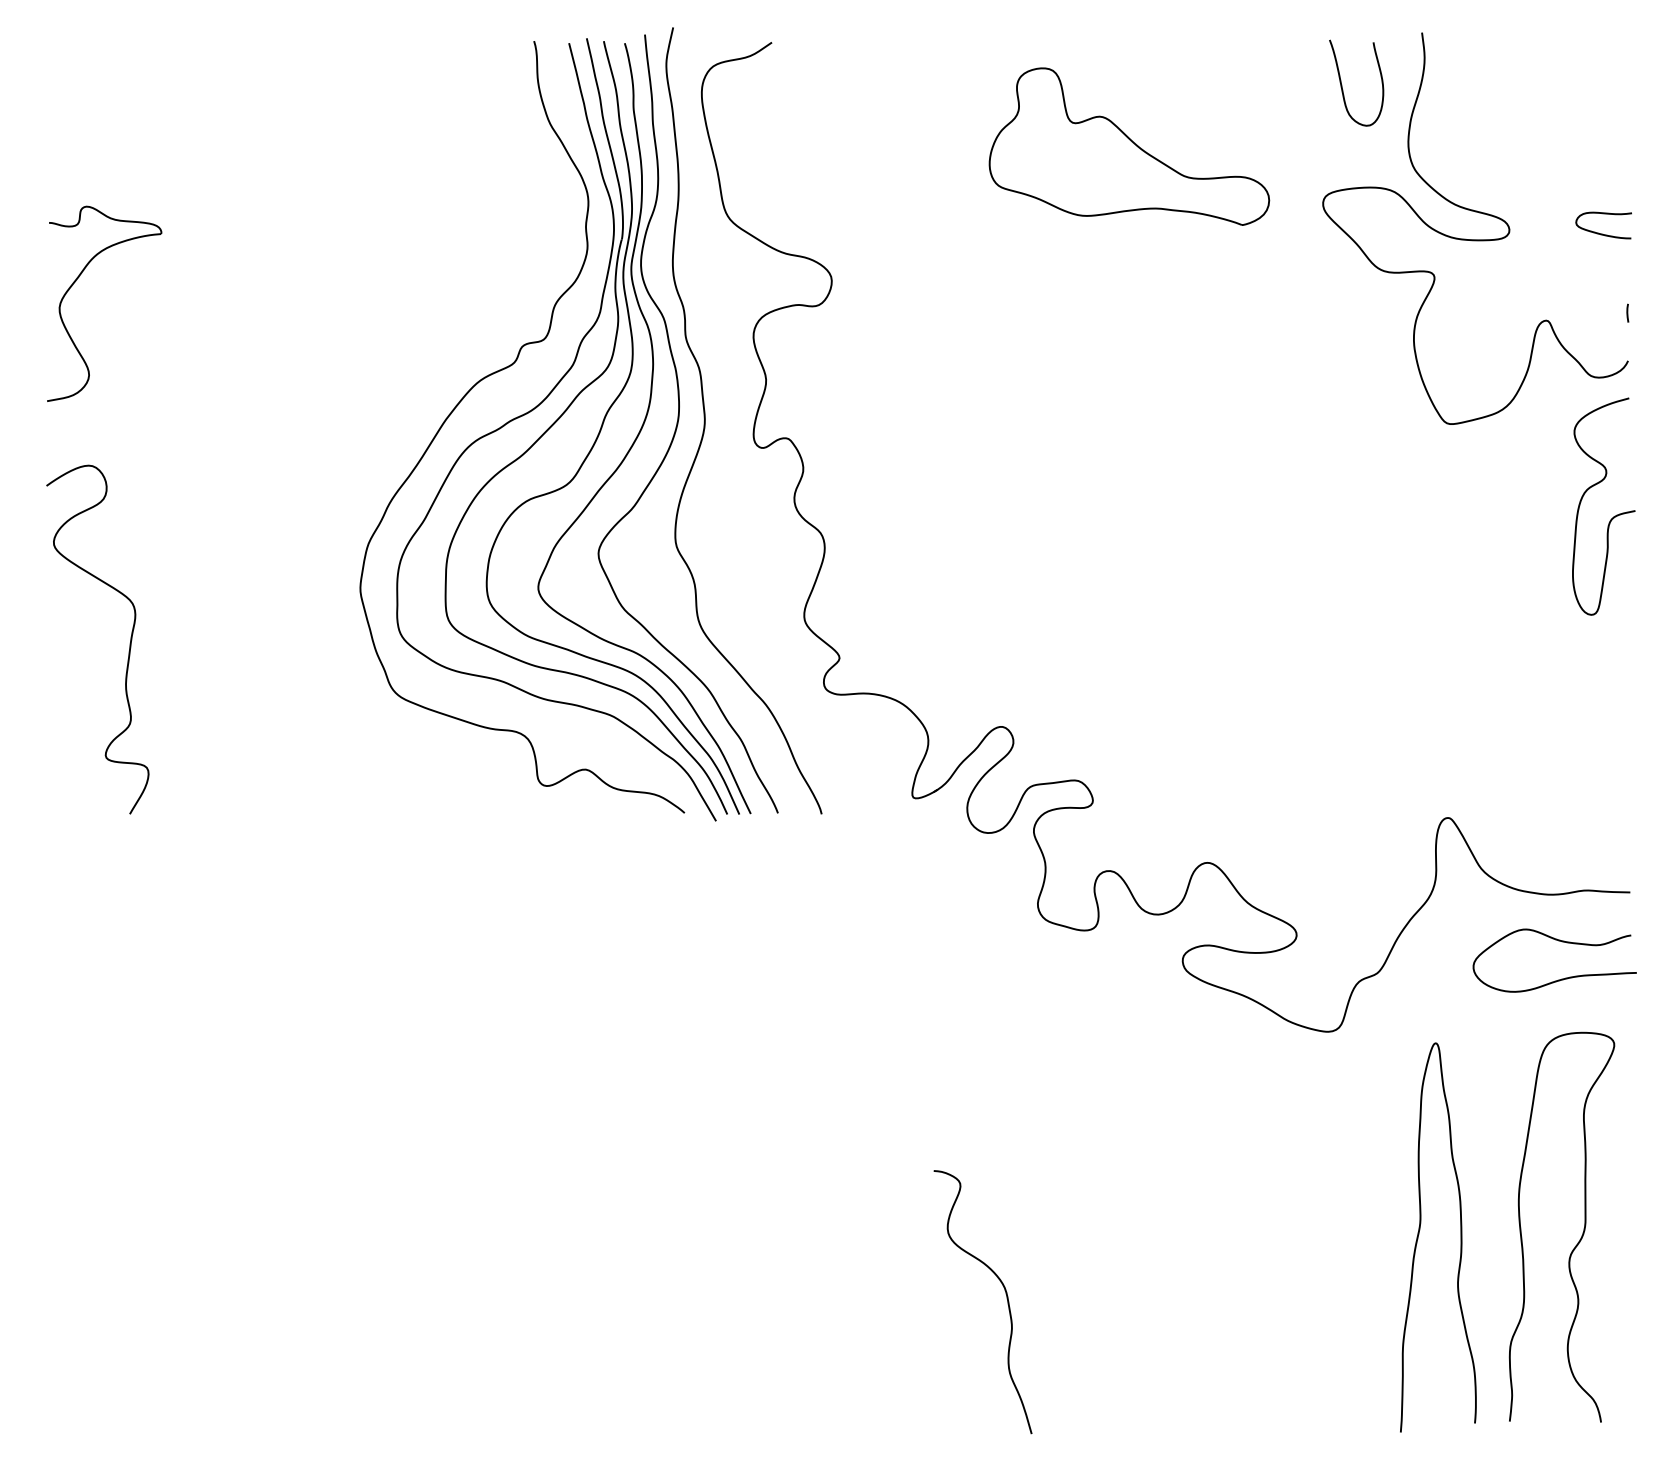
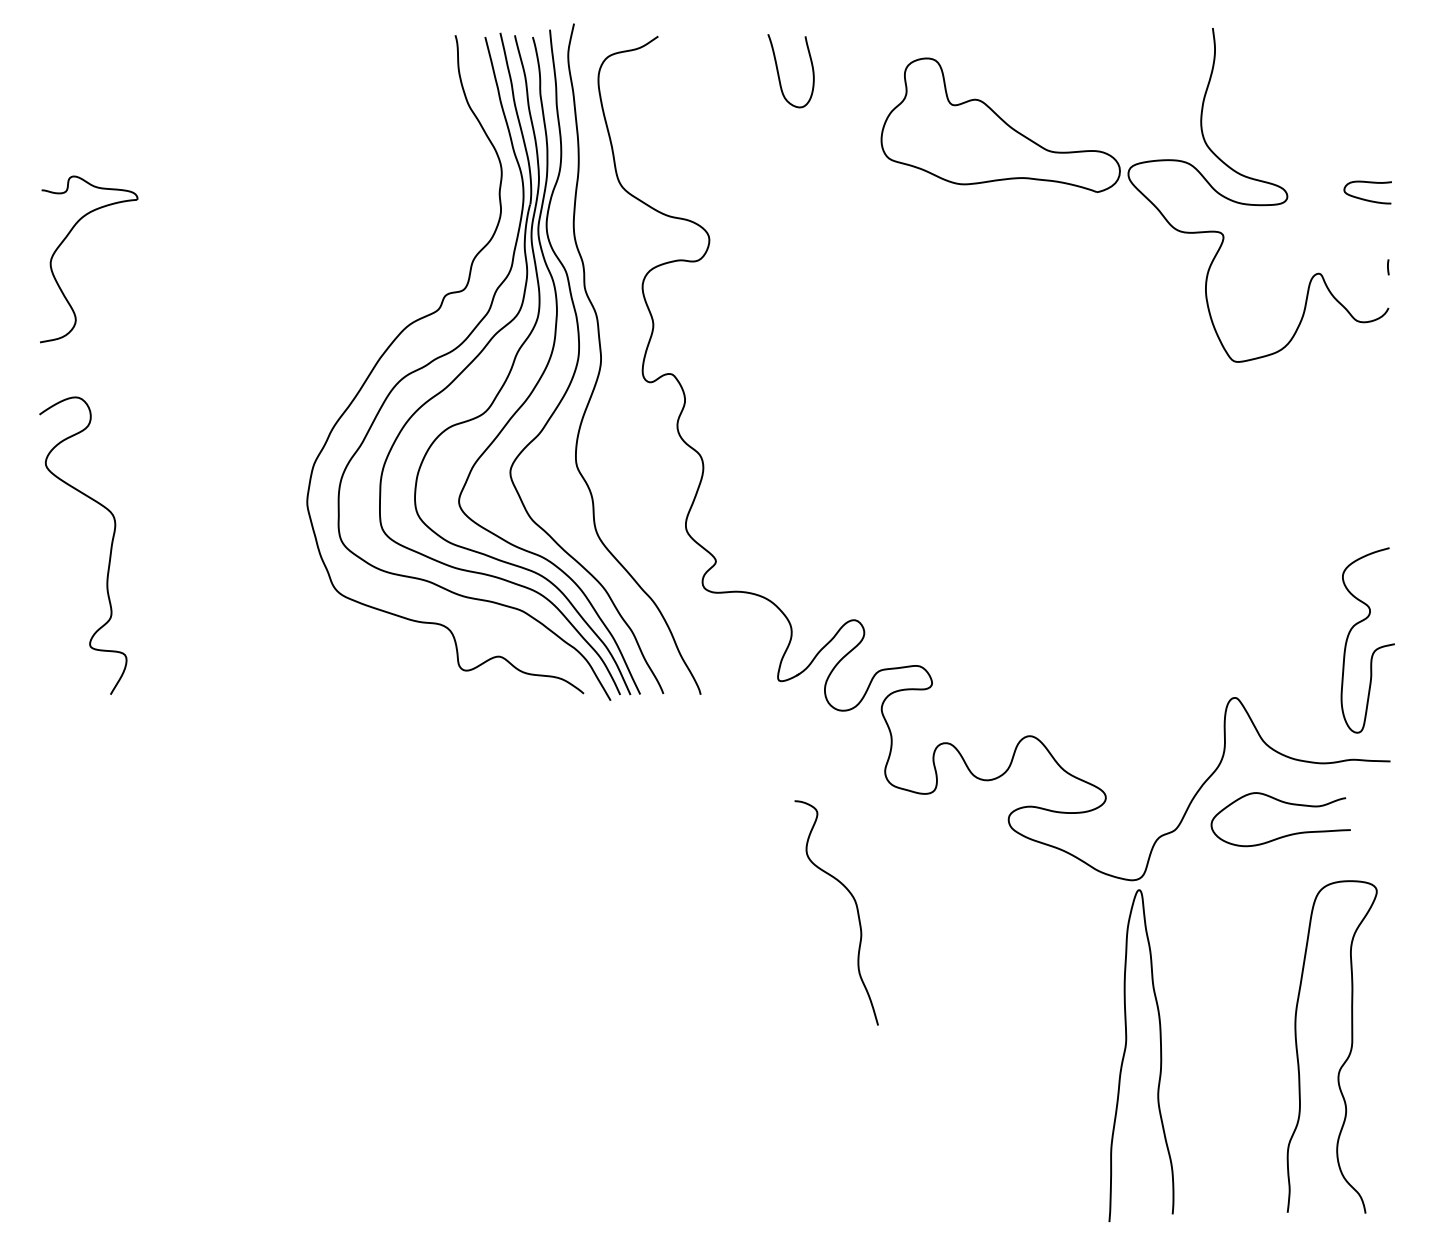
curve: (1342, 84) -> (779, 72), moved
part: (1129, 146) -> (1000, 125), moved
curve: (1613, 516) -> (1376, 648), moved
curve: (1561, 978) -> (1286, 834), moved
curve: (1419, 1234) -> (1125, 1053), moved
curve: (1006, 1298) -> (856, 909), moved

